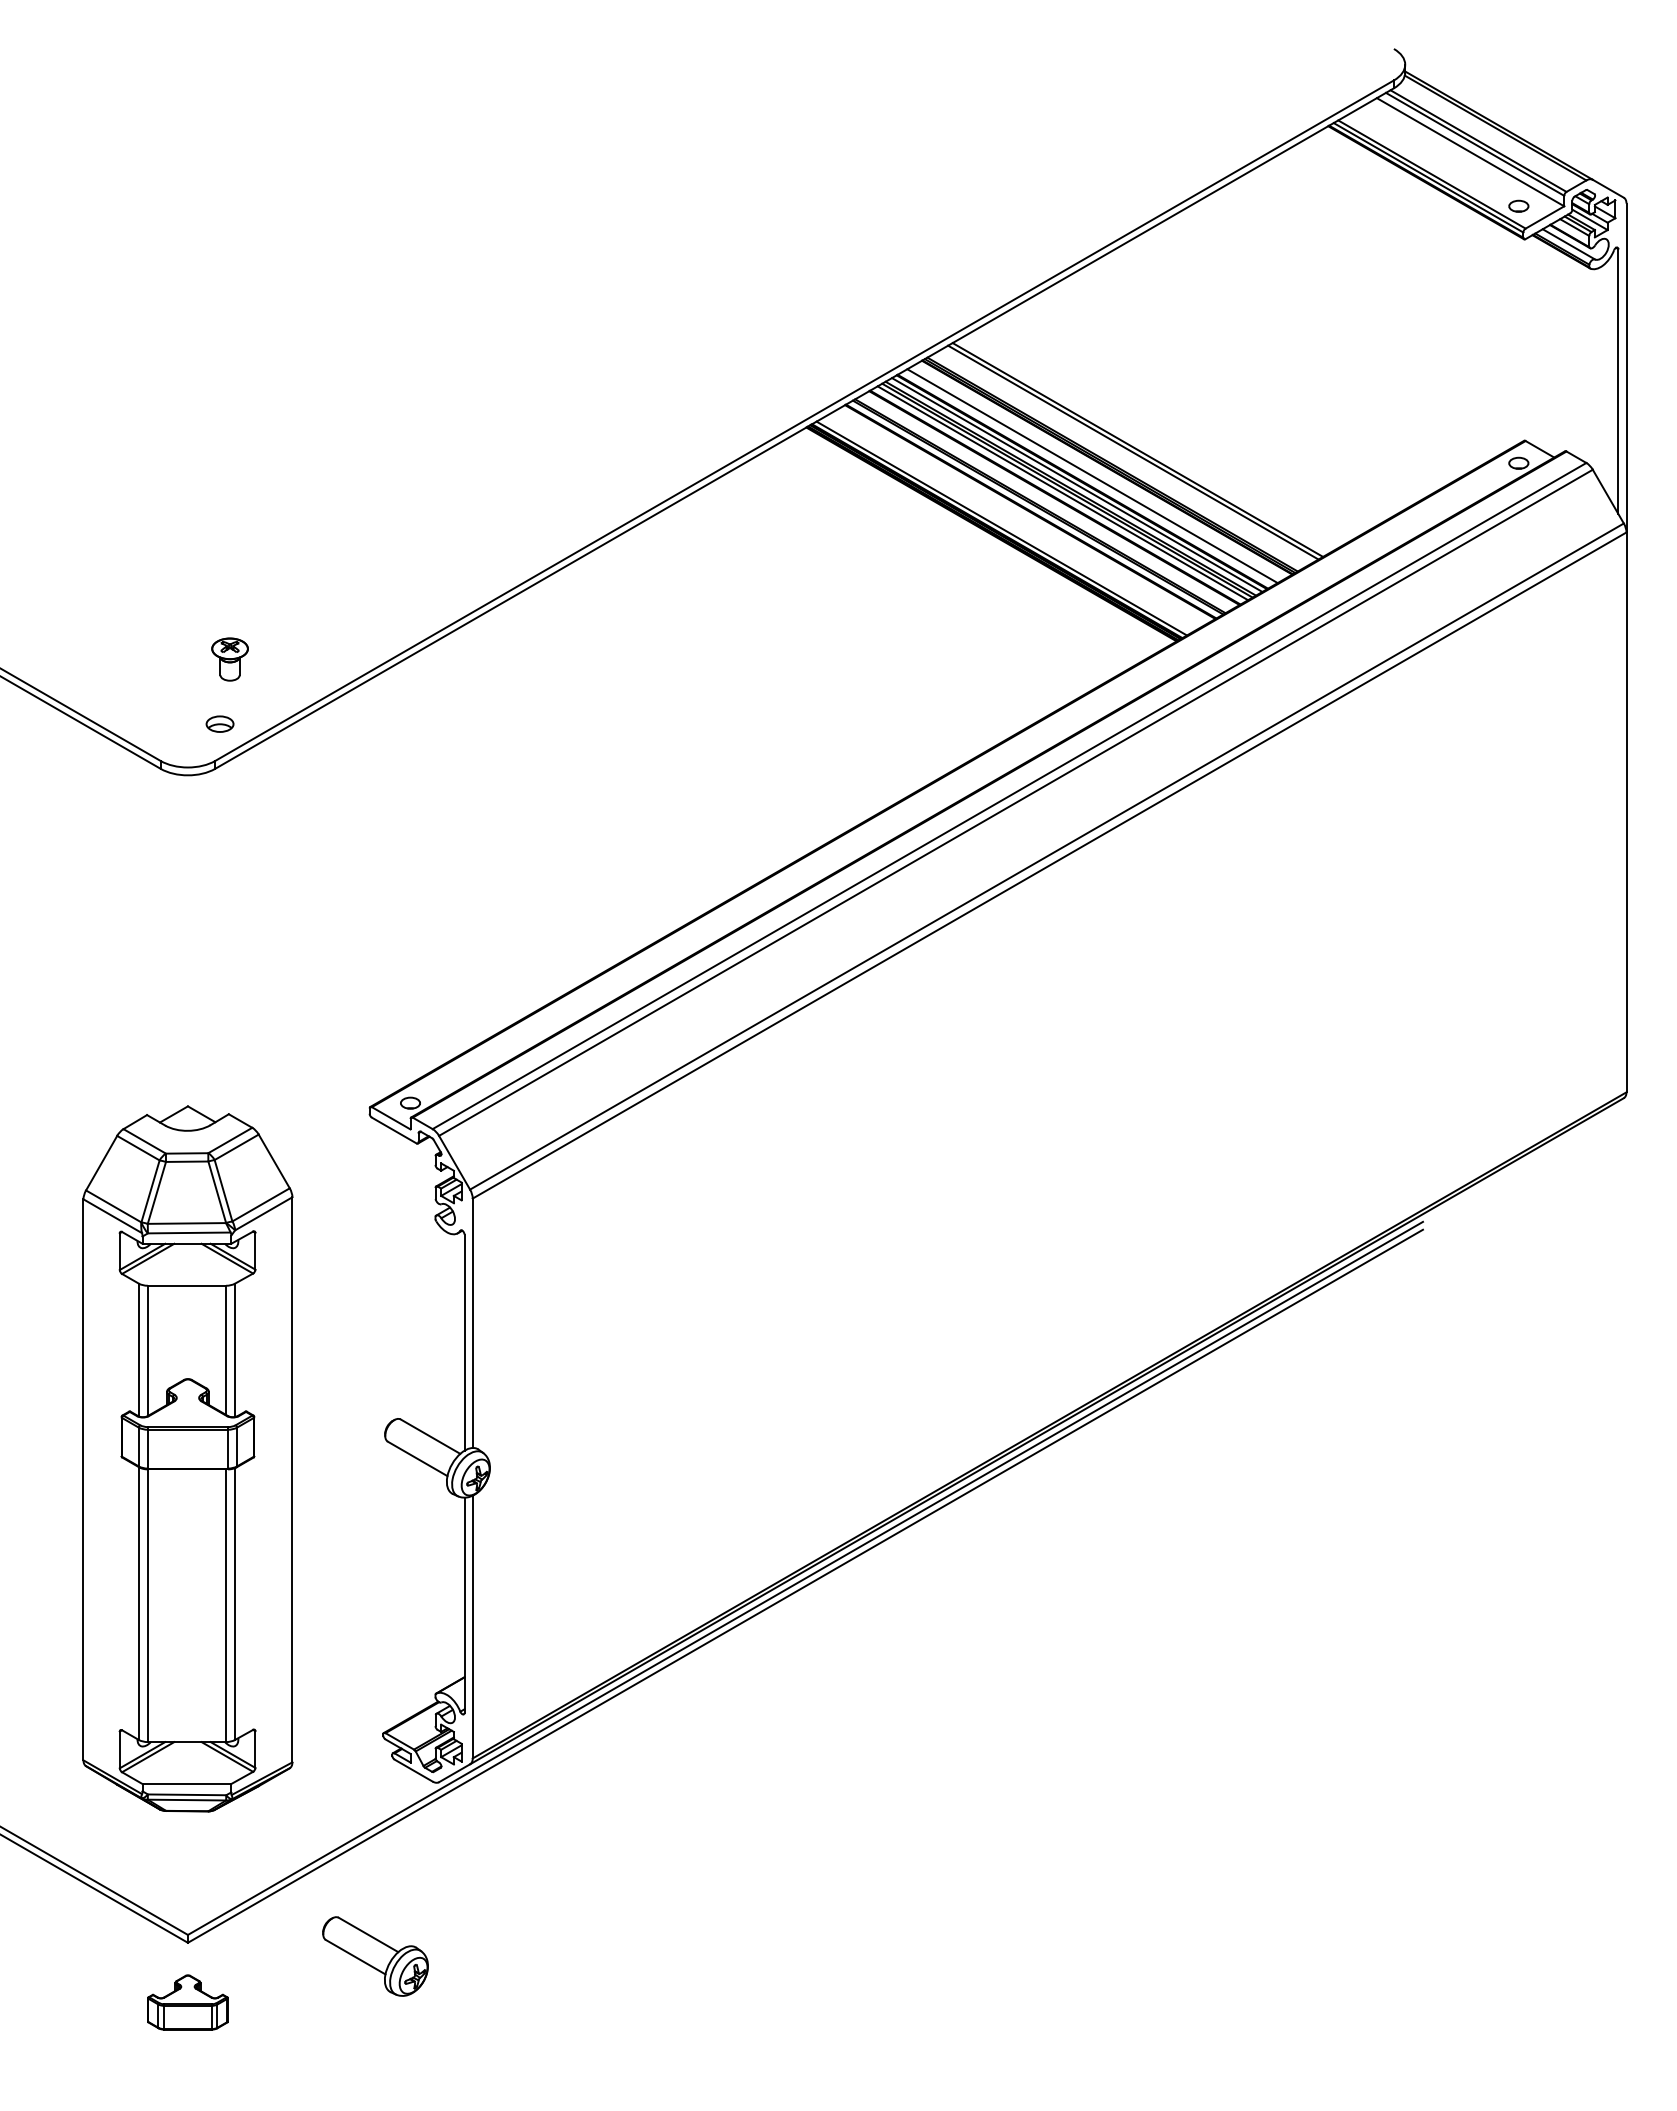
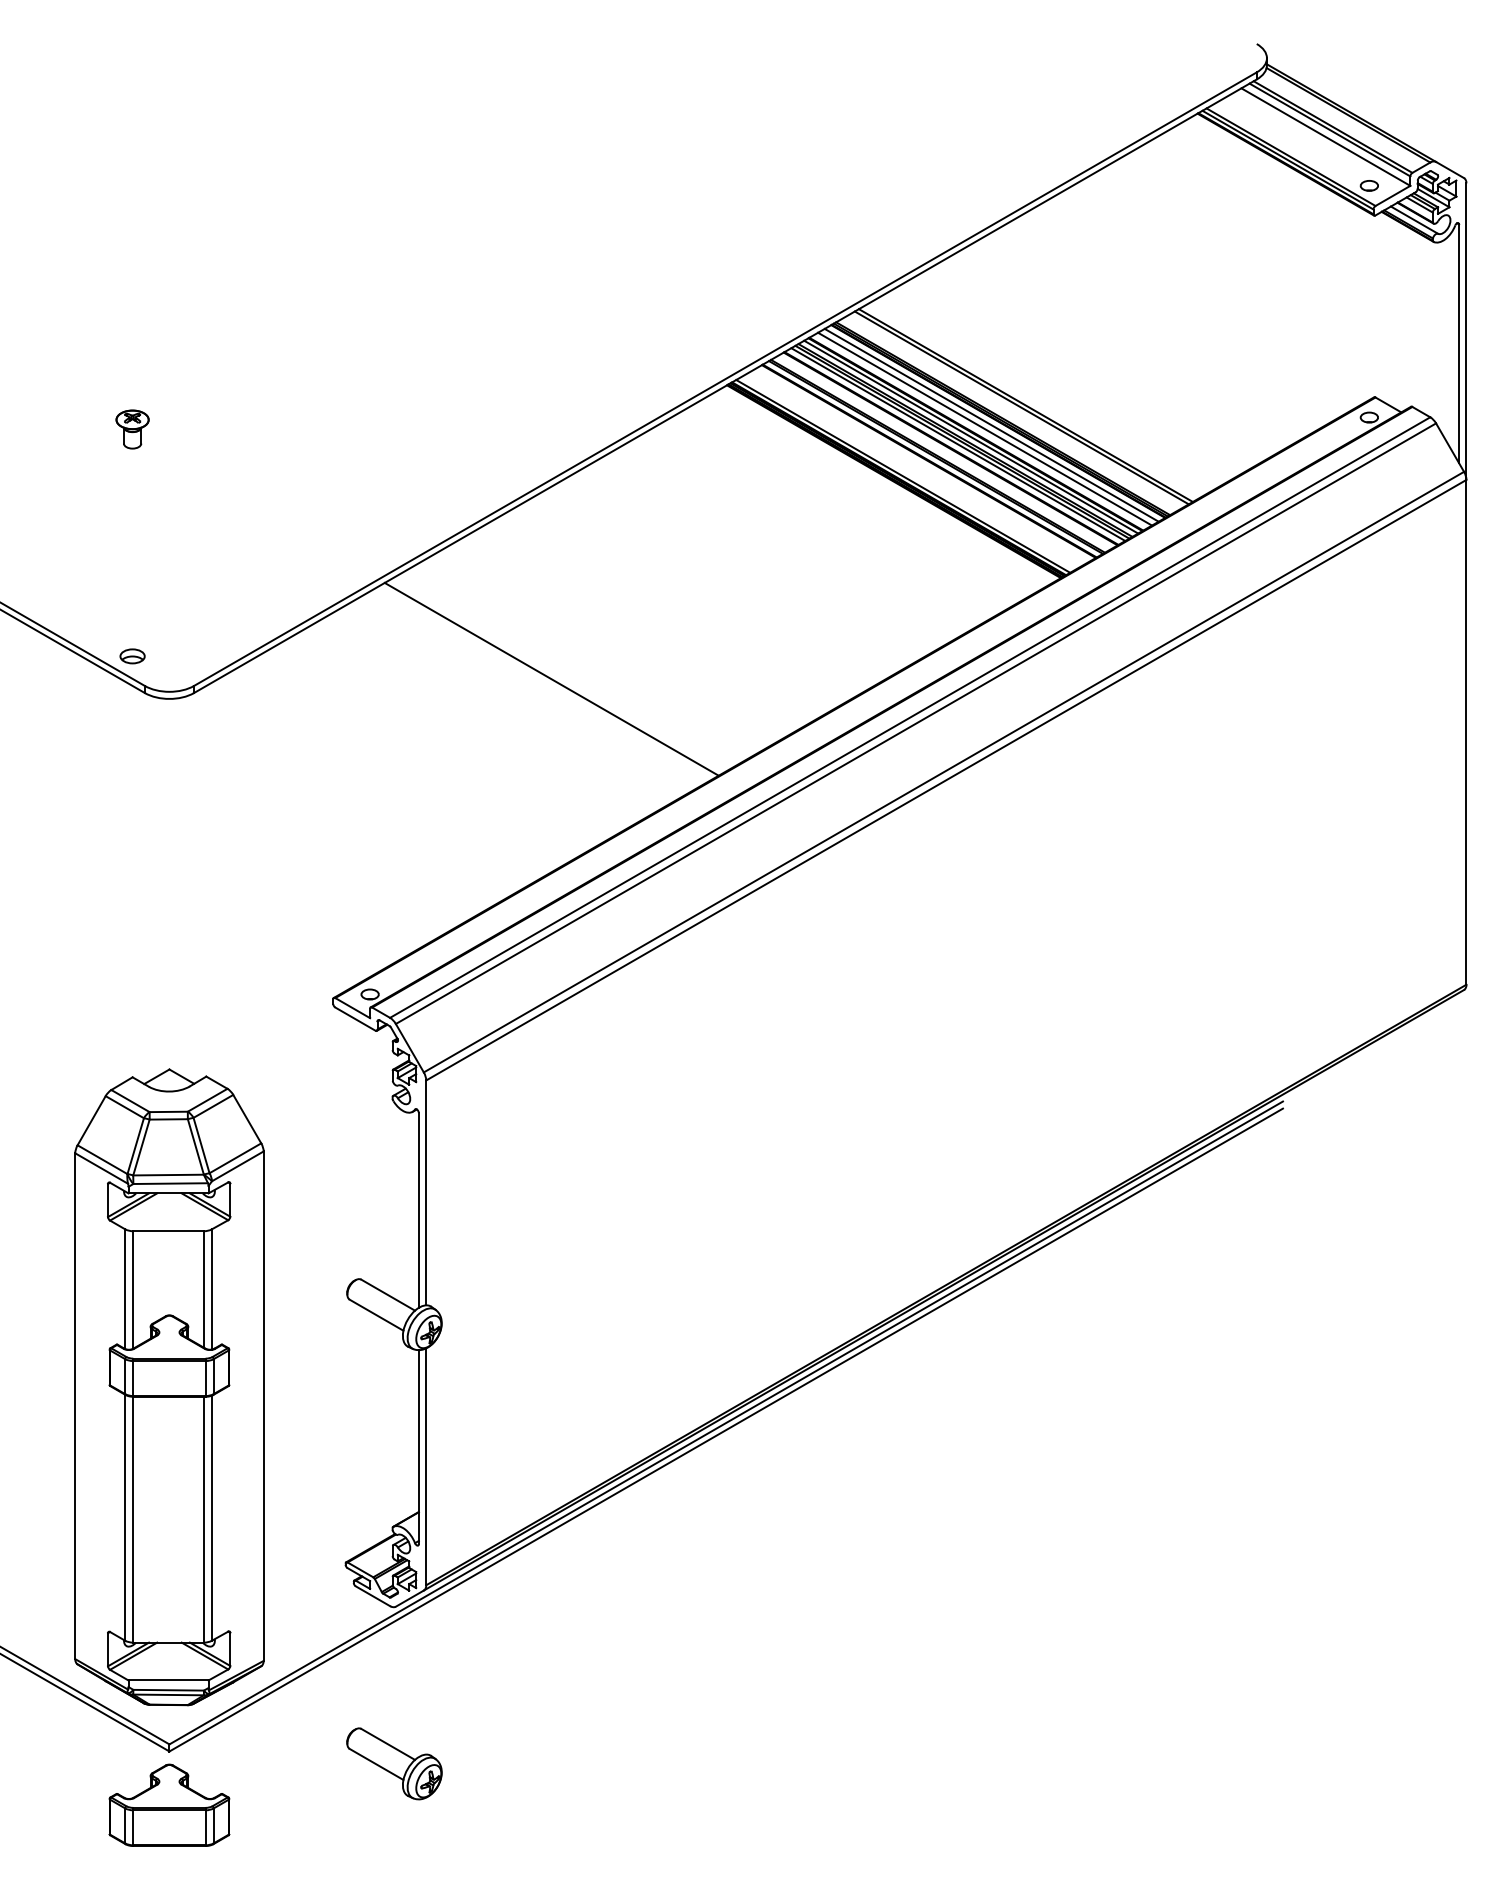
line: (1099, 471) -> (991, 424), added
part: (229, 659) -> (132, 429), moved
part: (219, 723) -> (132, 655), moved
line: (611, 753) -> (551, 679), added
part: (187, 1458) -> (169, 1386), moved
part: (375, 1956) -> (394, 1763), moved
part: (187, 2002) -> (169, 1805), size x1.67

